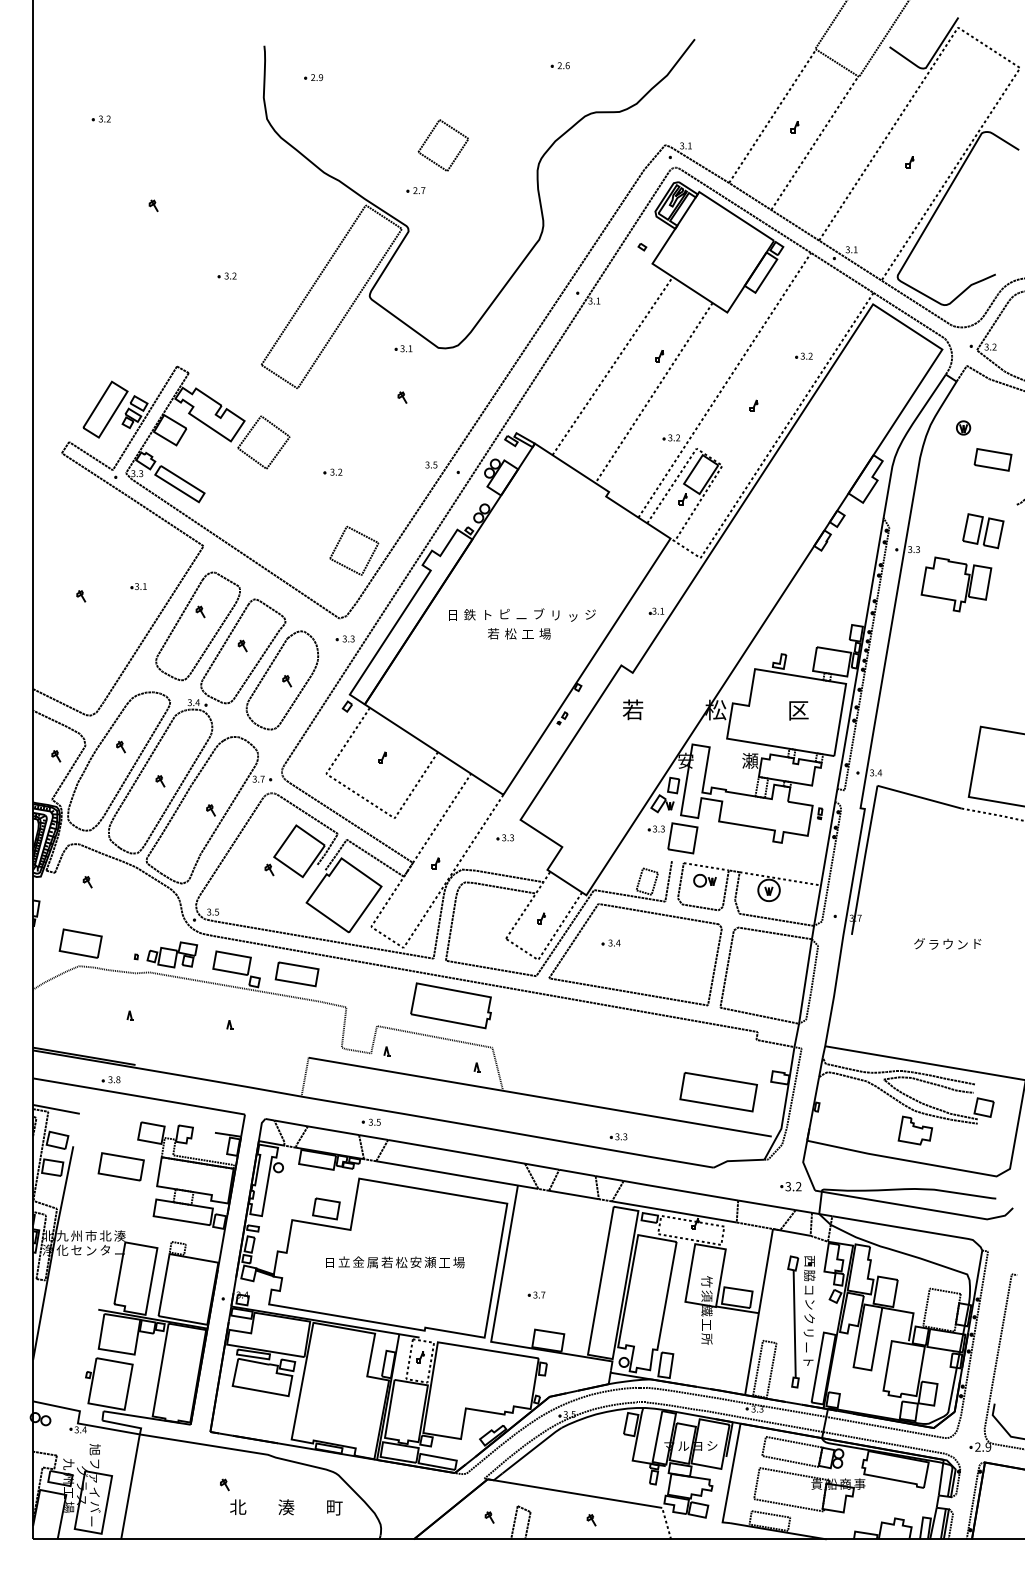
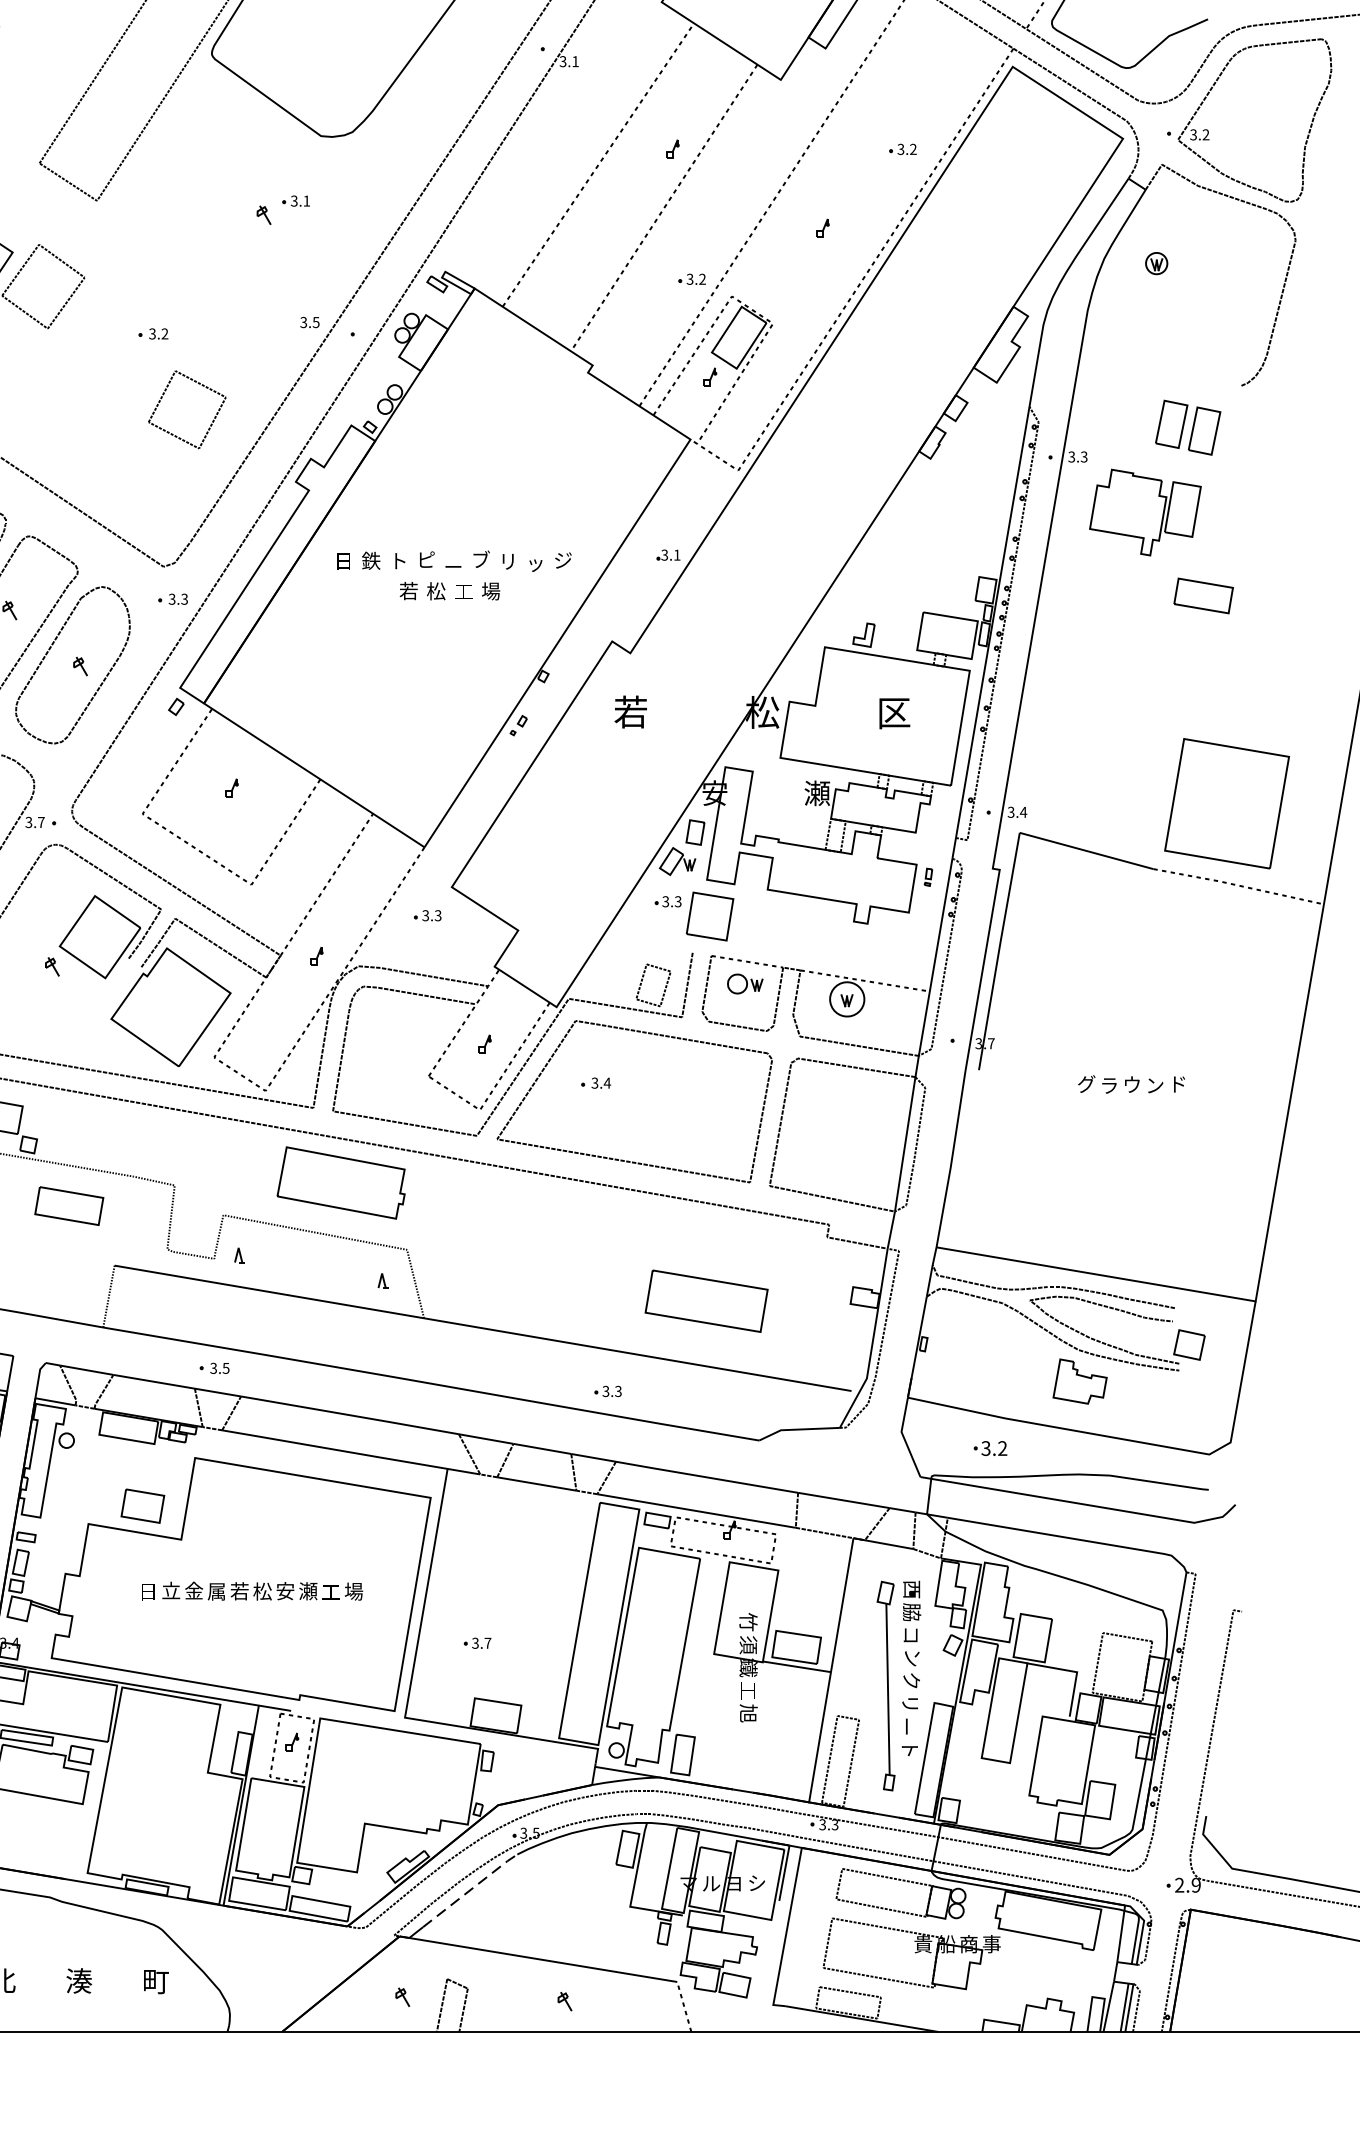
part: (403, 348) -> (295, 200), moved
part: (992, 459) -> (1202, 595), moved
part: (354, 550) -> (187, 409), moved
part: (296, 974) -> (68, 1206), moved
part: (718, 1092) -> (706, 1301), moved
part: (790, 1186) -> (989, 1448), moved
text: (706, 1338) -> (747, 1712), 所 -> 旭
line: (532, 1449) -> (470, 1889), solid -> dashed

